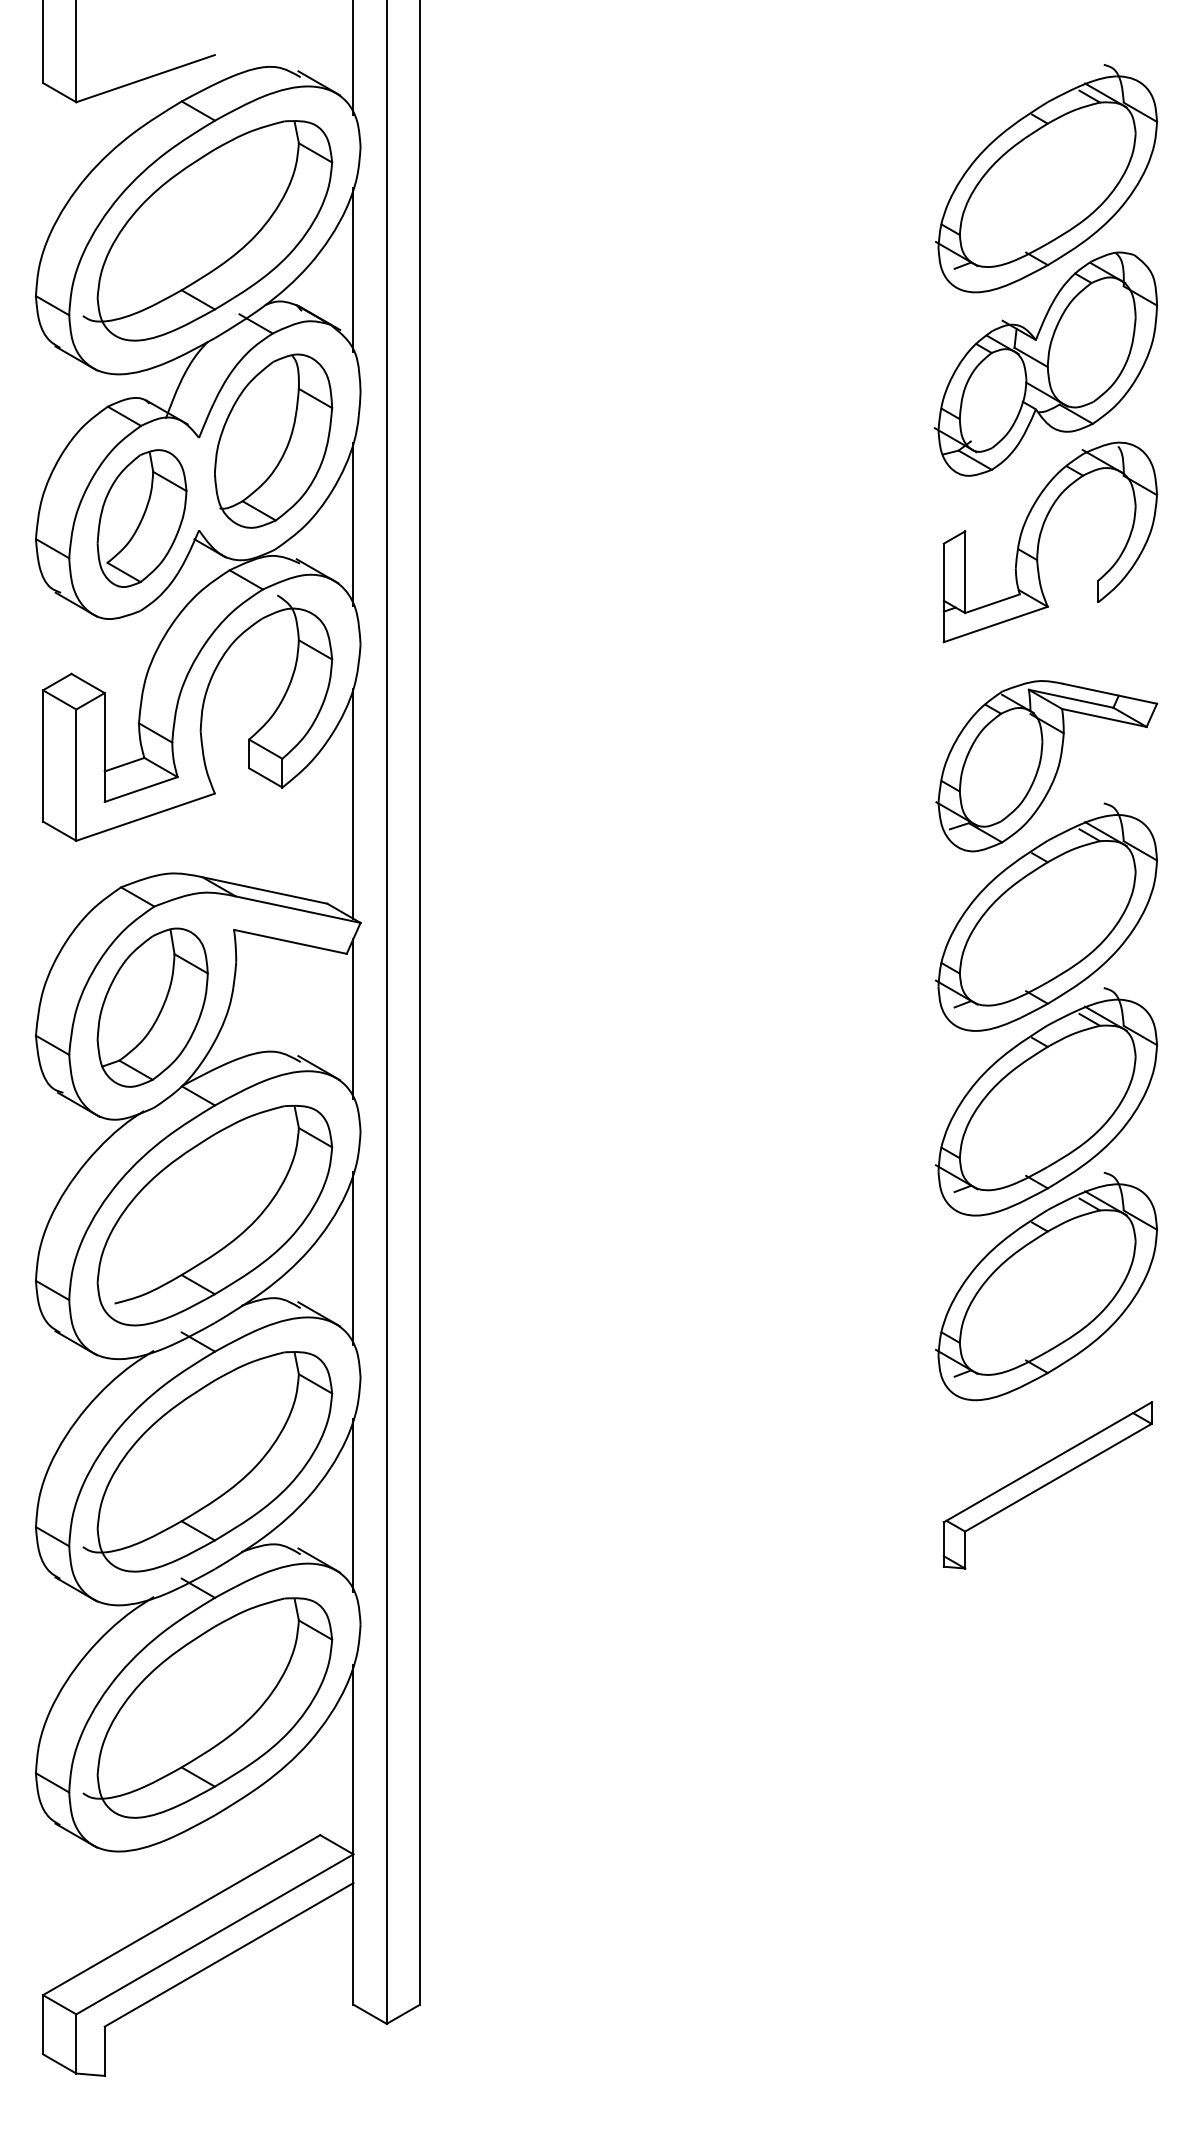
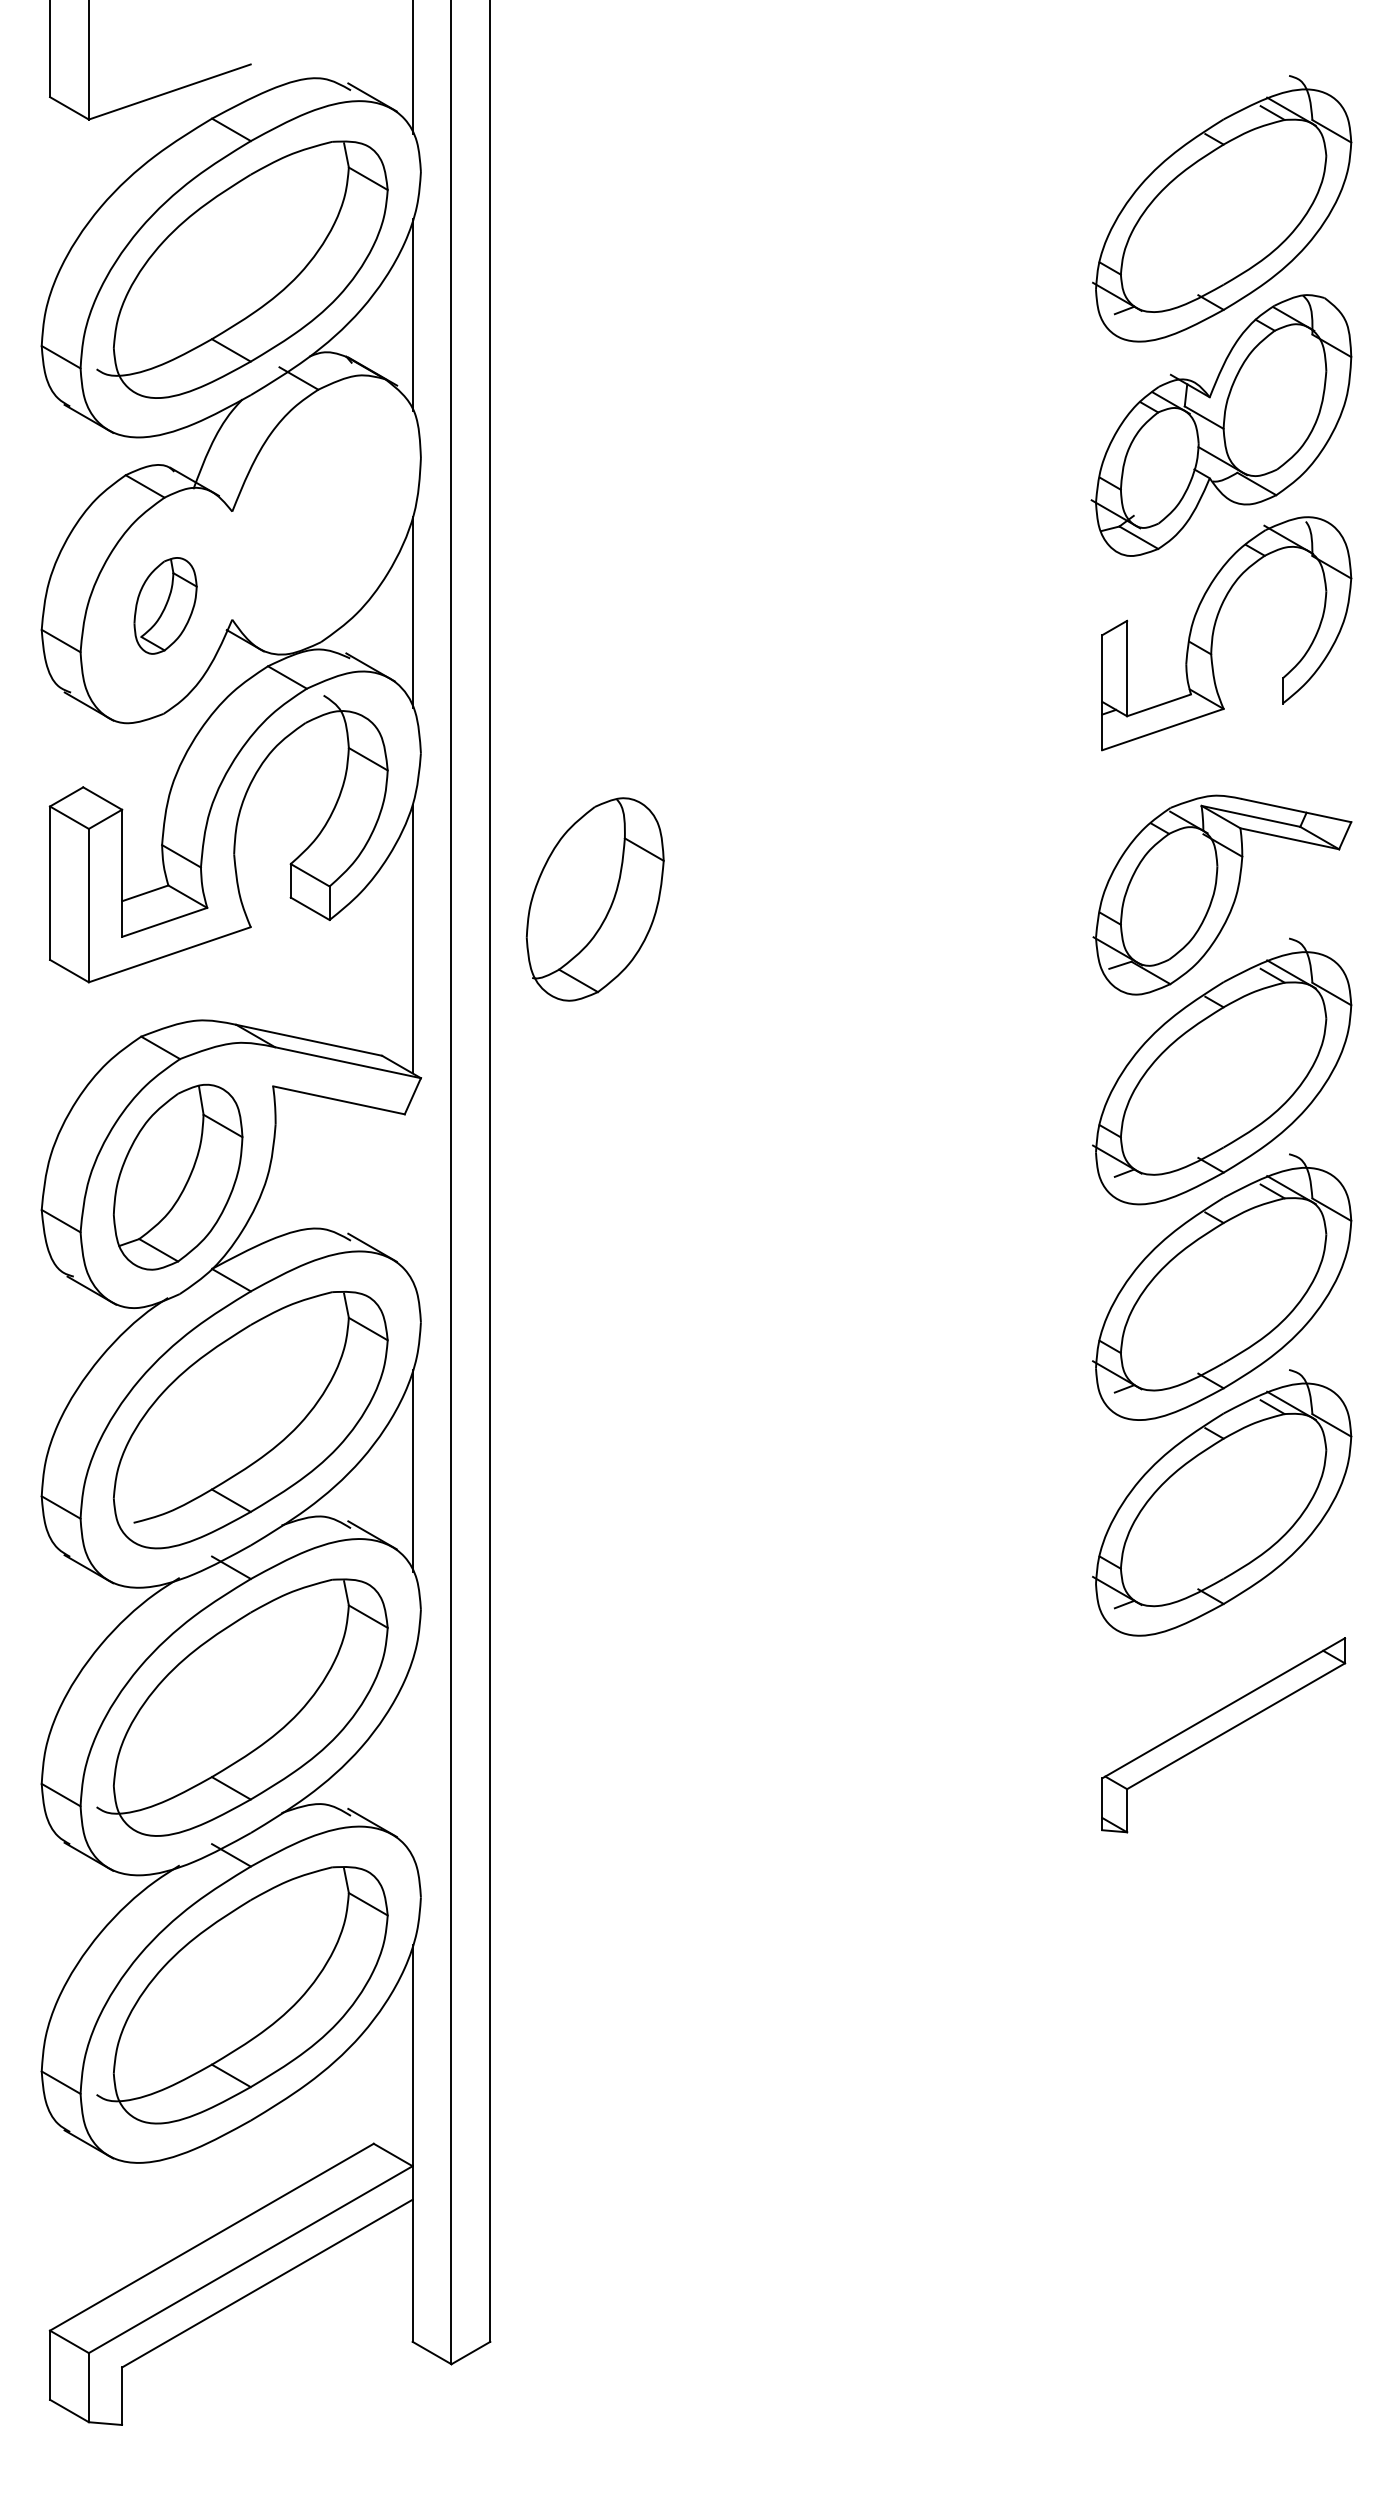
part: (272, 441) -> (594, 899), moved
part: (141, 518) -> (165, 605), size x0.6
line: (353, 1019) -> (412, 1190), removed
line: (353, 1505) -> (412, 1758), removed

